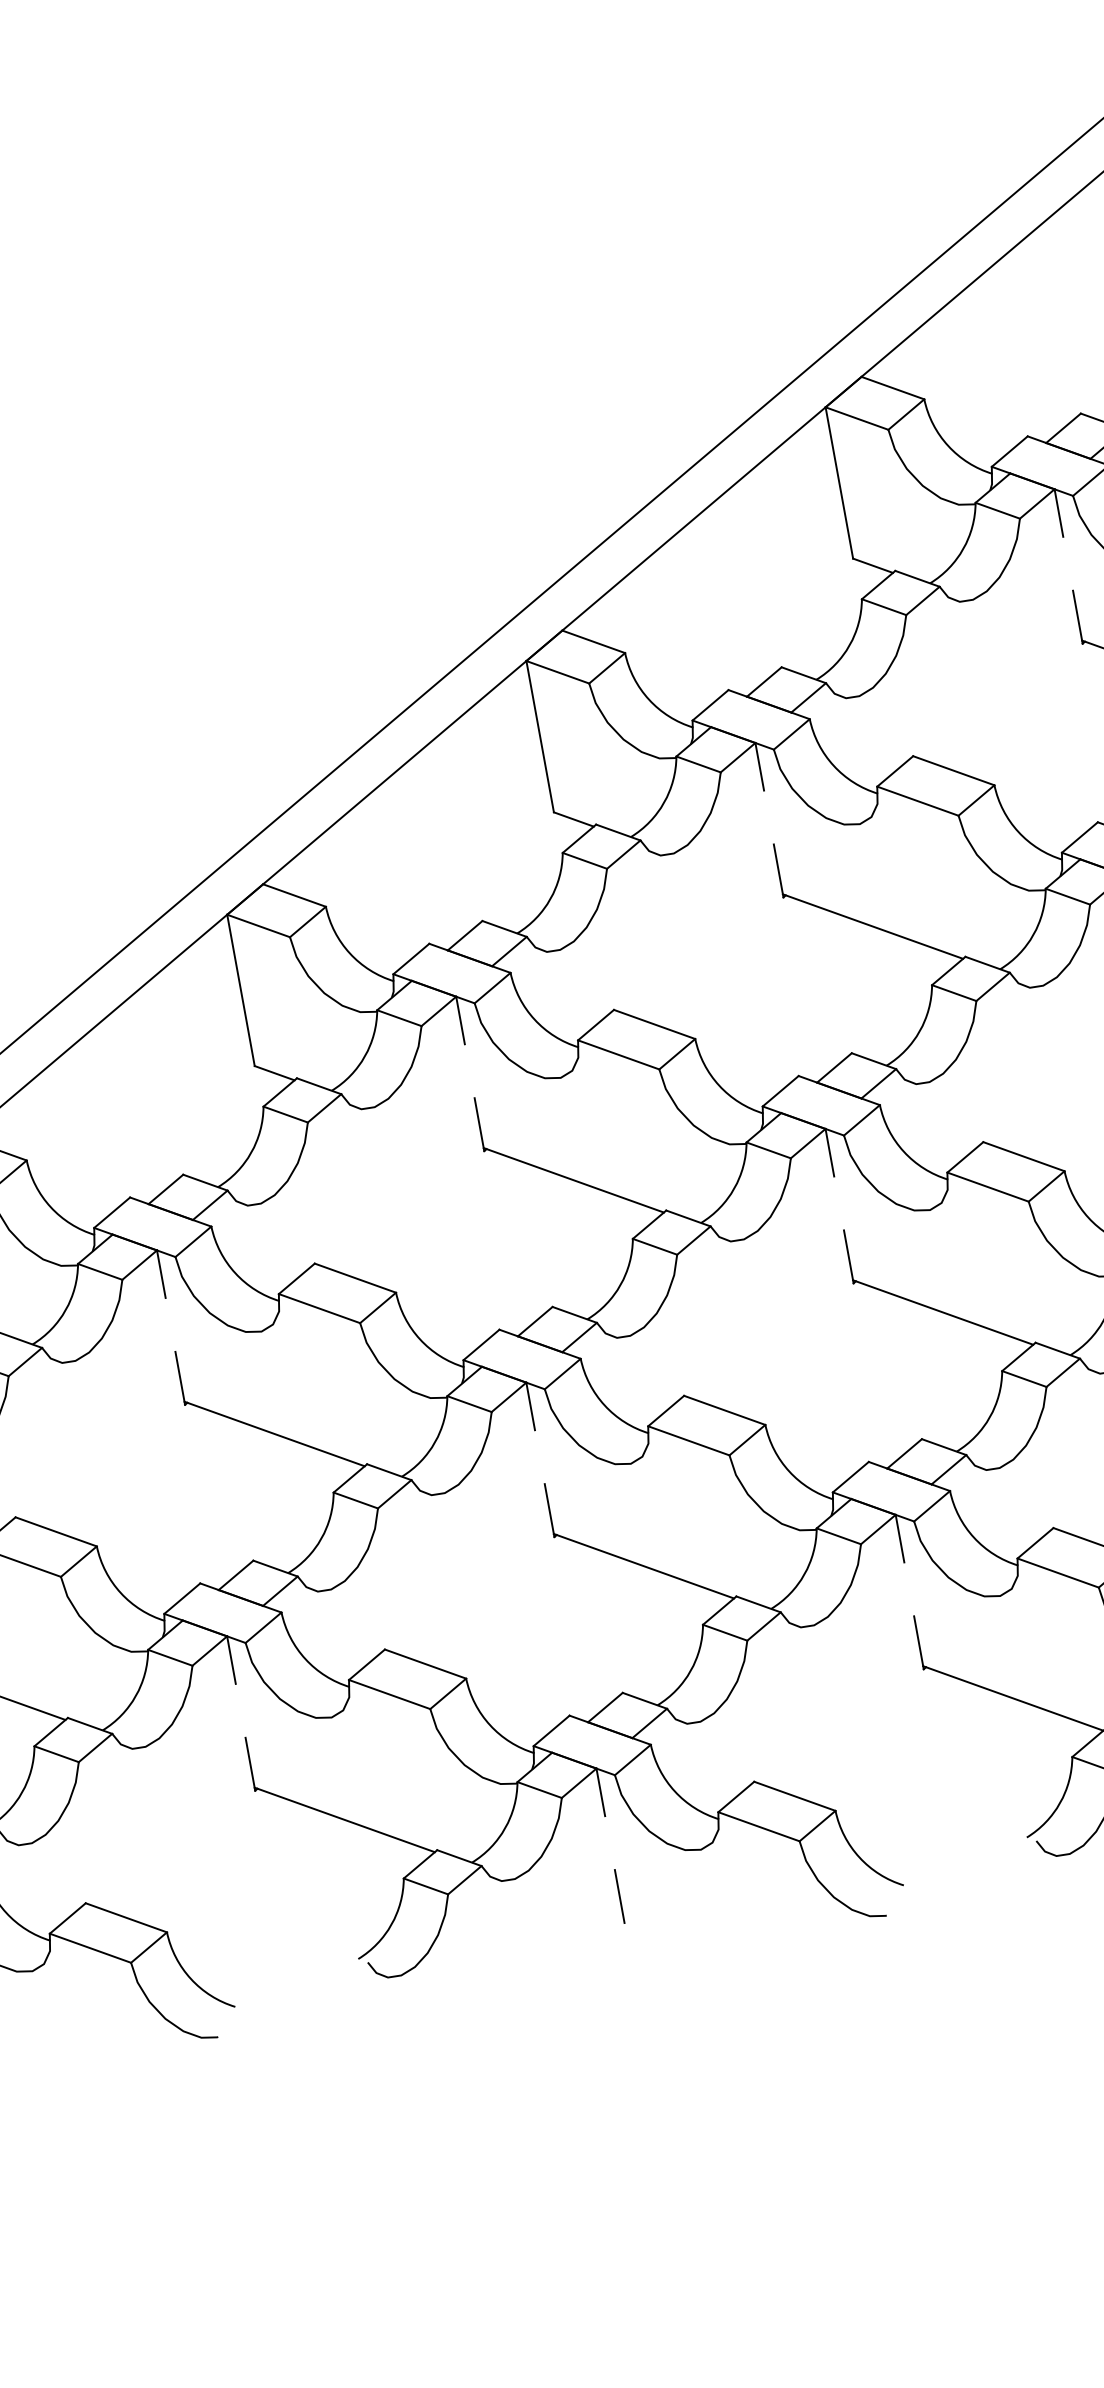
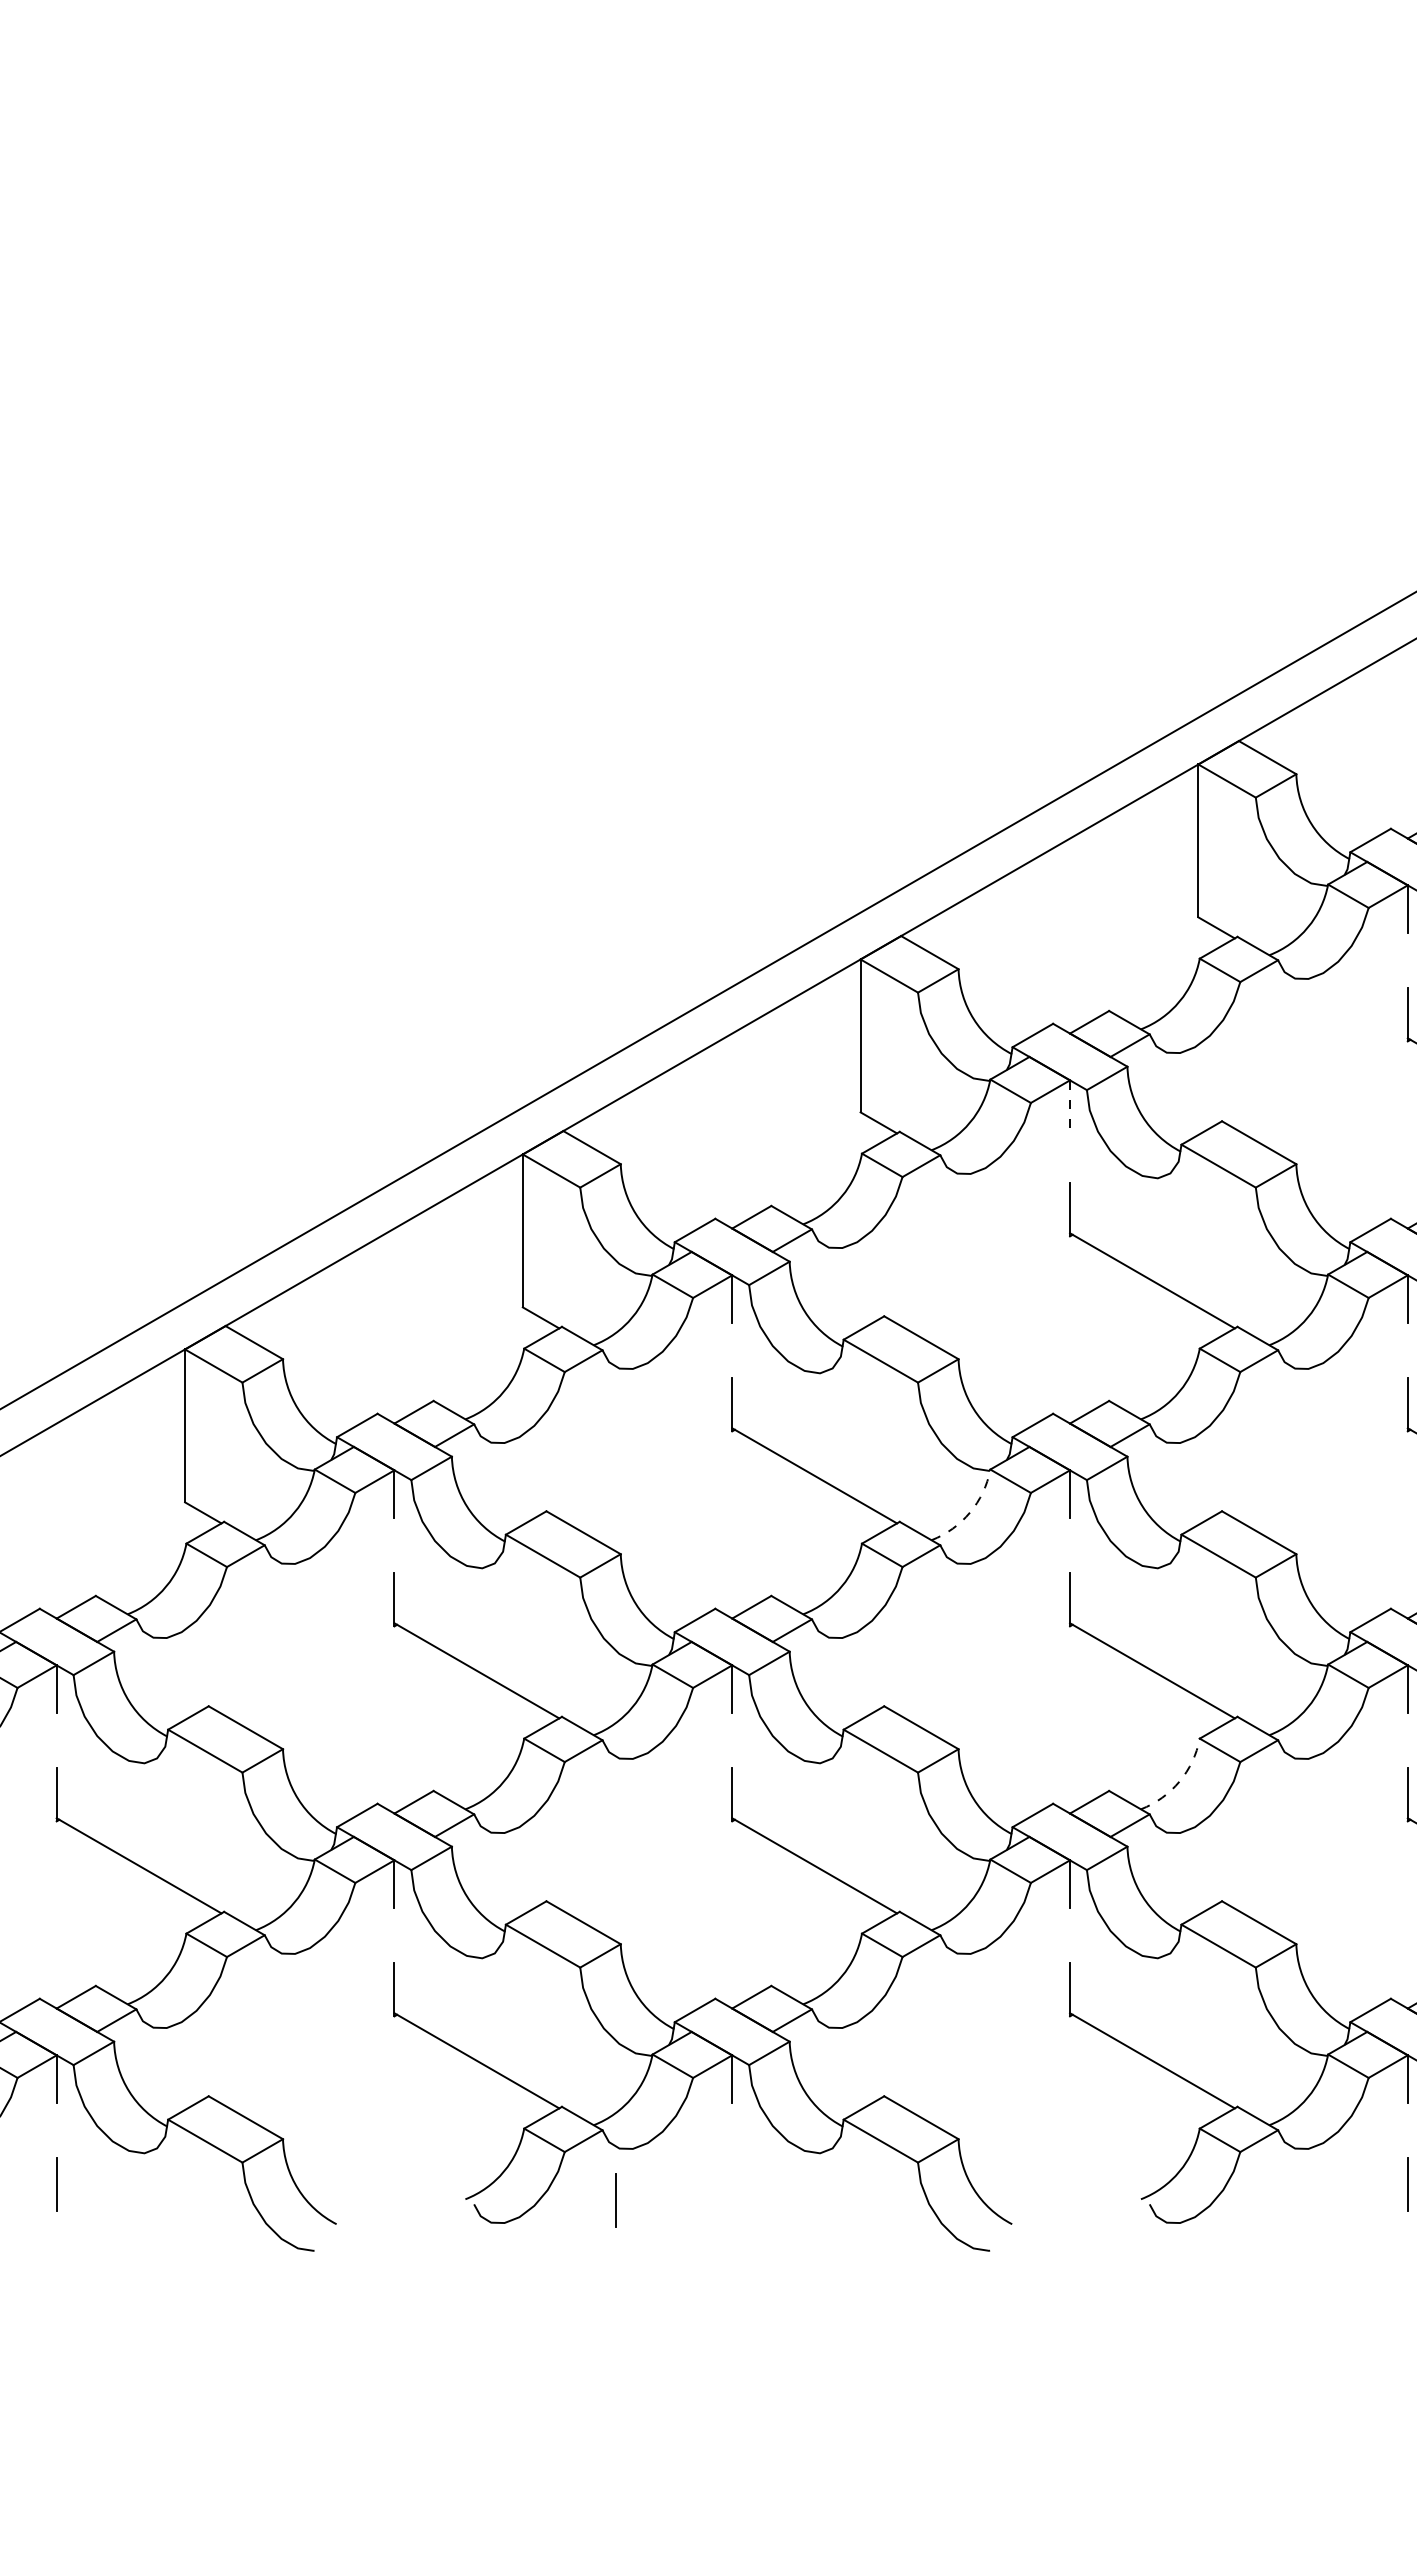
line: (760, 765) -> (1070, 1103), solid -> dashed
arc: (734, 1188) -> (970, 1512), solid -> dashed
arc: (989, 1417) -> (1179, 1781), solid -> dashed
line: (618, 1896) -> (615, 2200), moved

